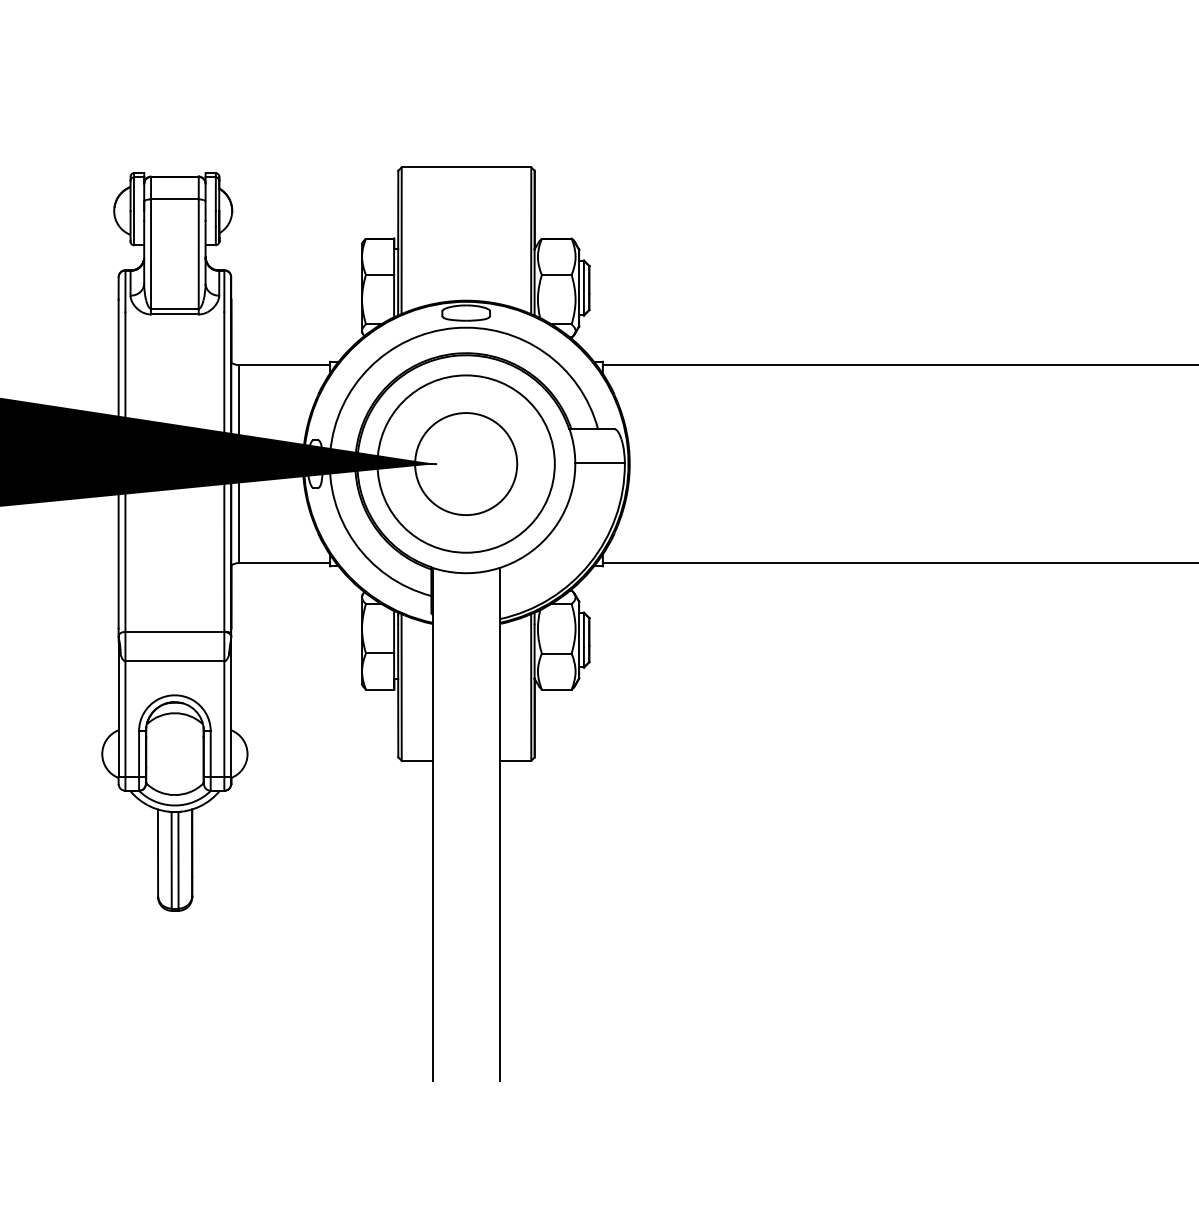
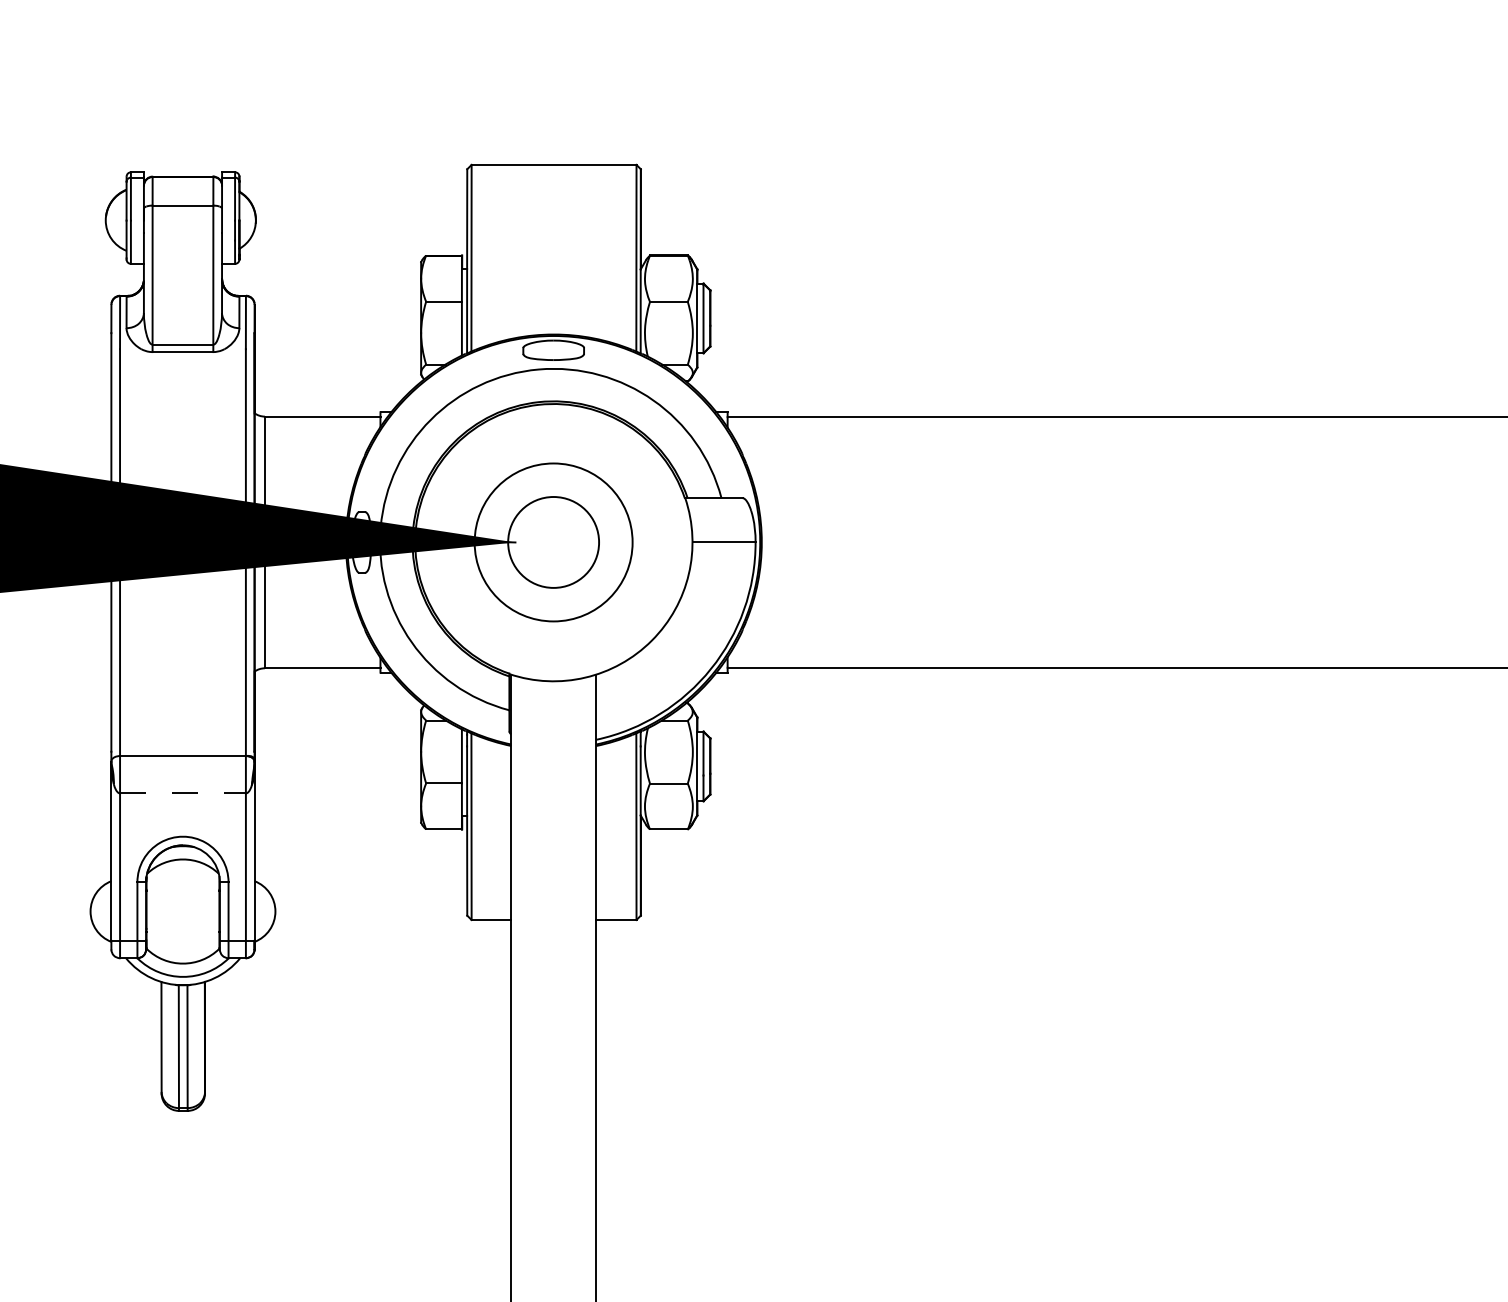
circle: (465, 463) -> (552, 541), size x0.7
circle: (466, 464) -> (554, 542), size x0.7
line: (175, 661) -> (183, 793), solid -> dashed

